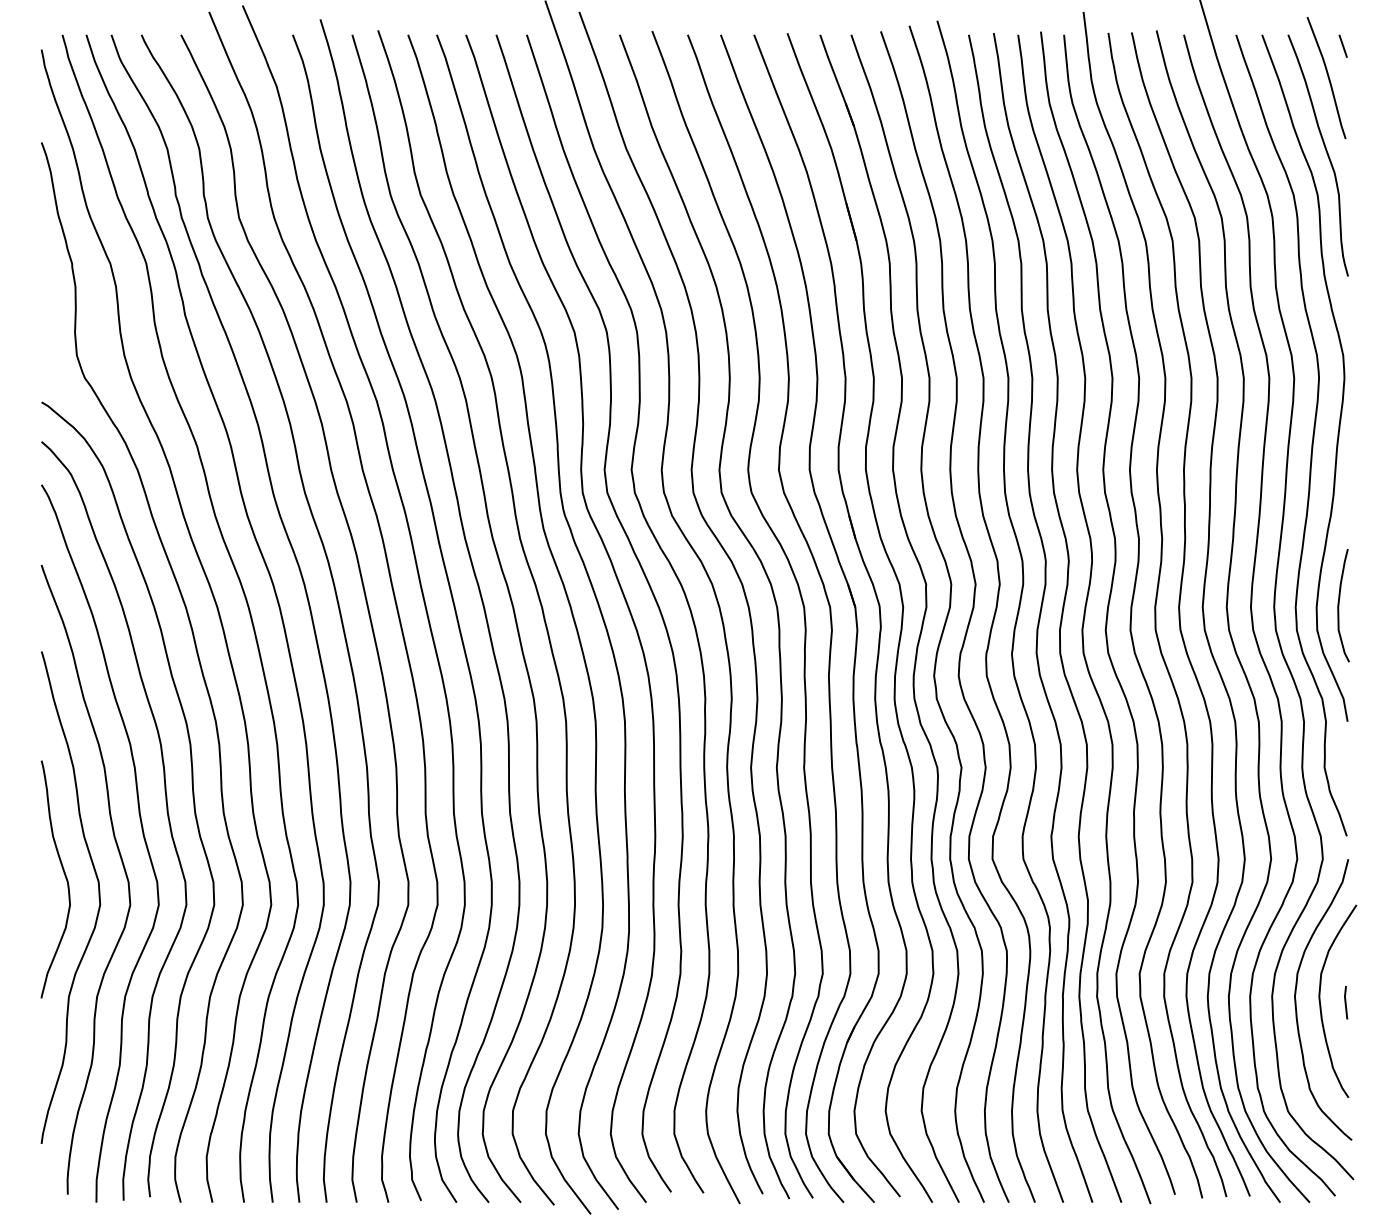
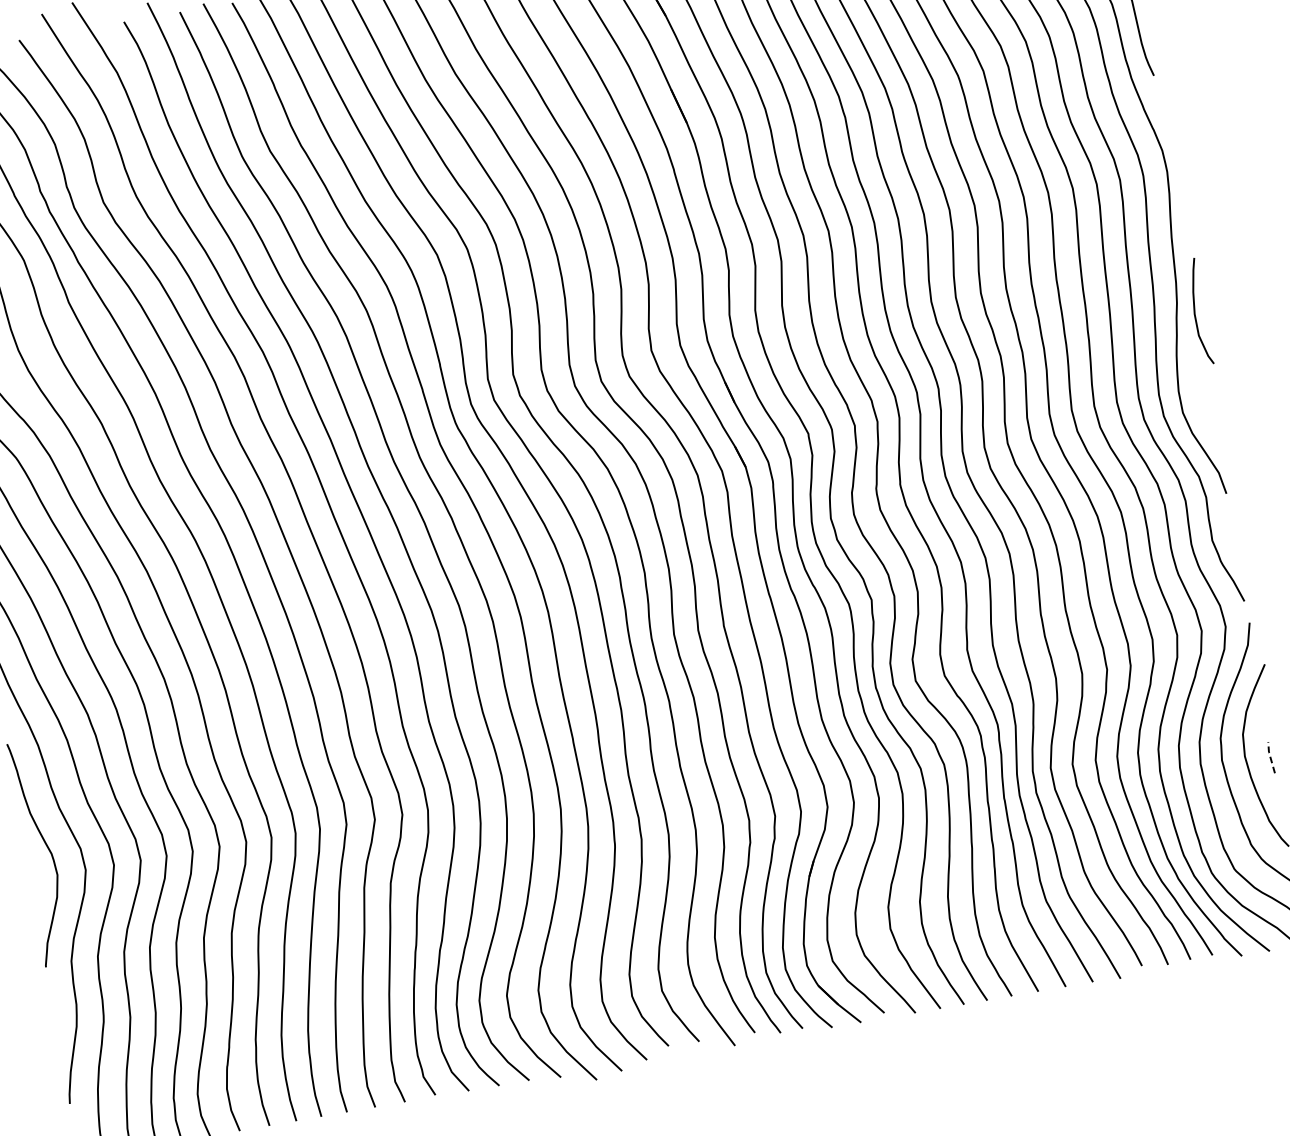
curve: (1339, 605) -> (1195, 312), moved
line: (1345, 1002) -> (1270, 757), solid -> dashed

